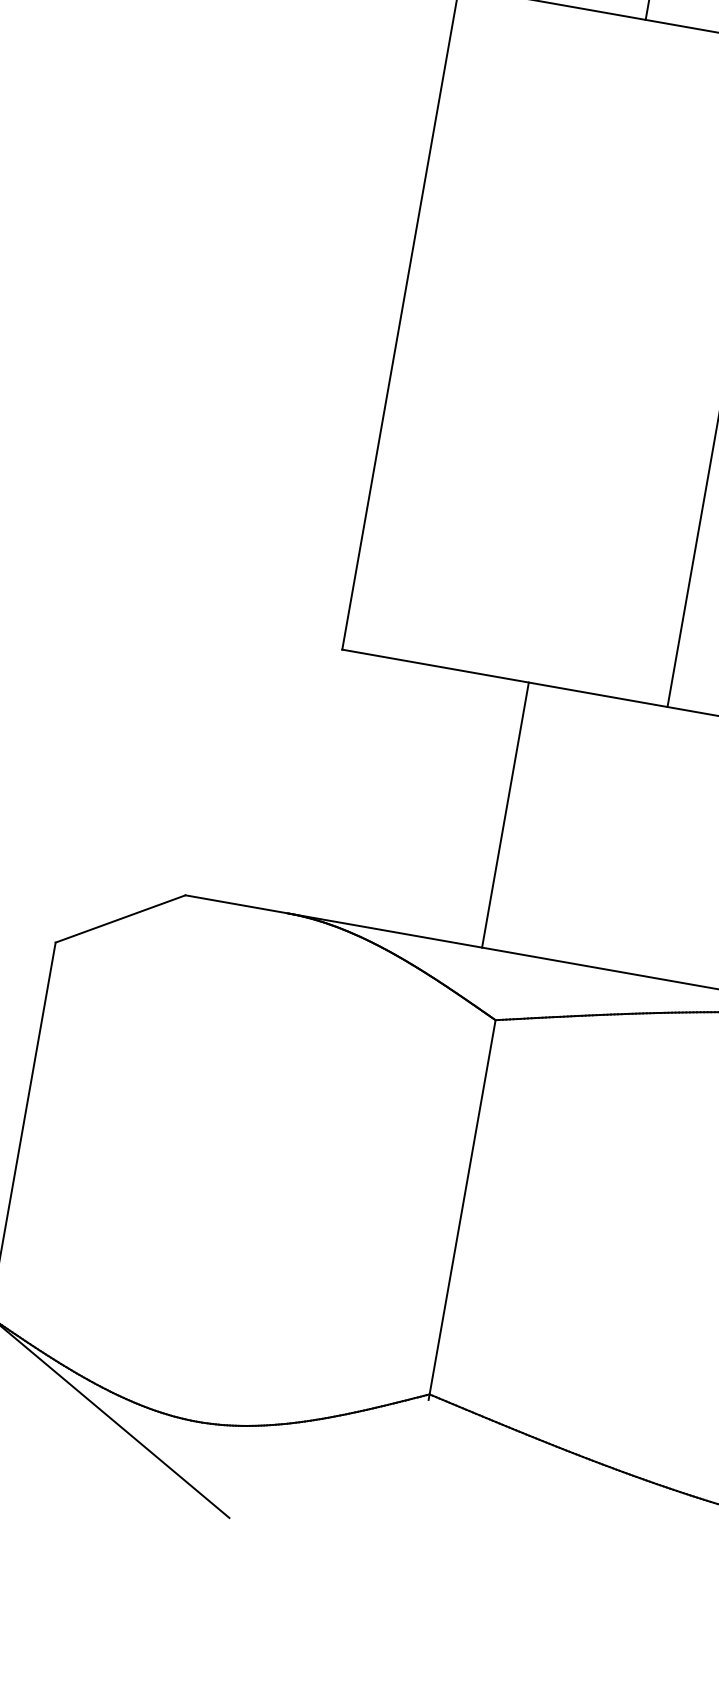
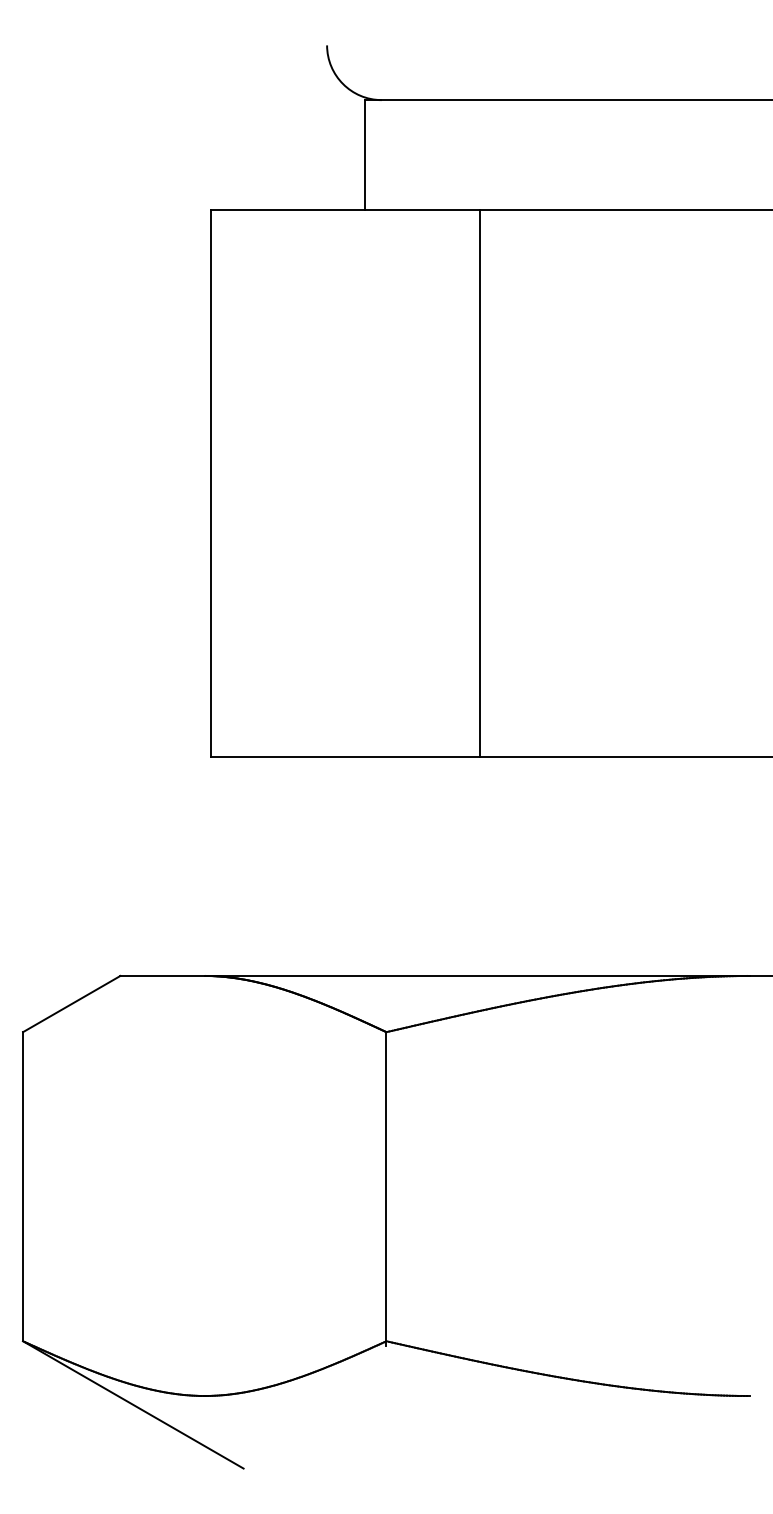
line: (505, 813) -> (365, 865), removed

